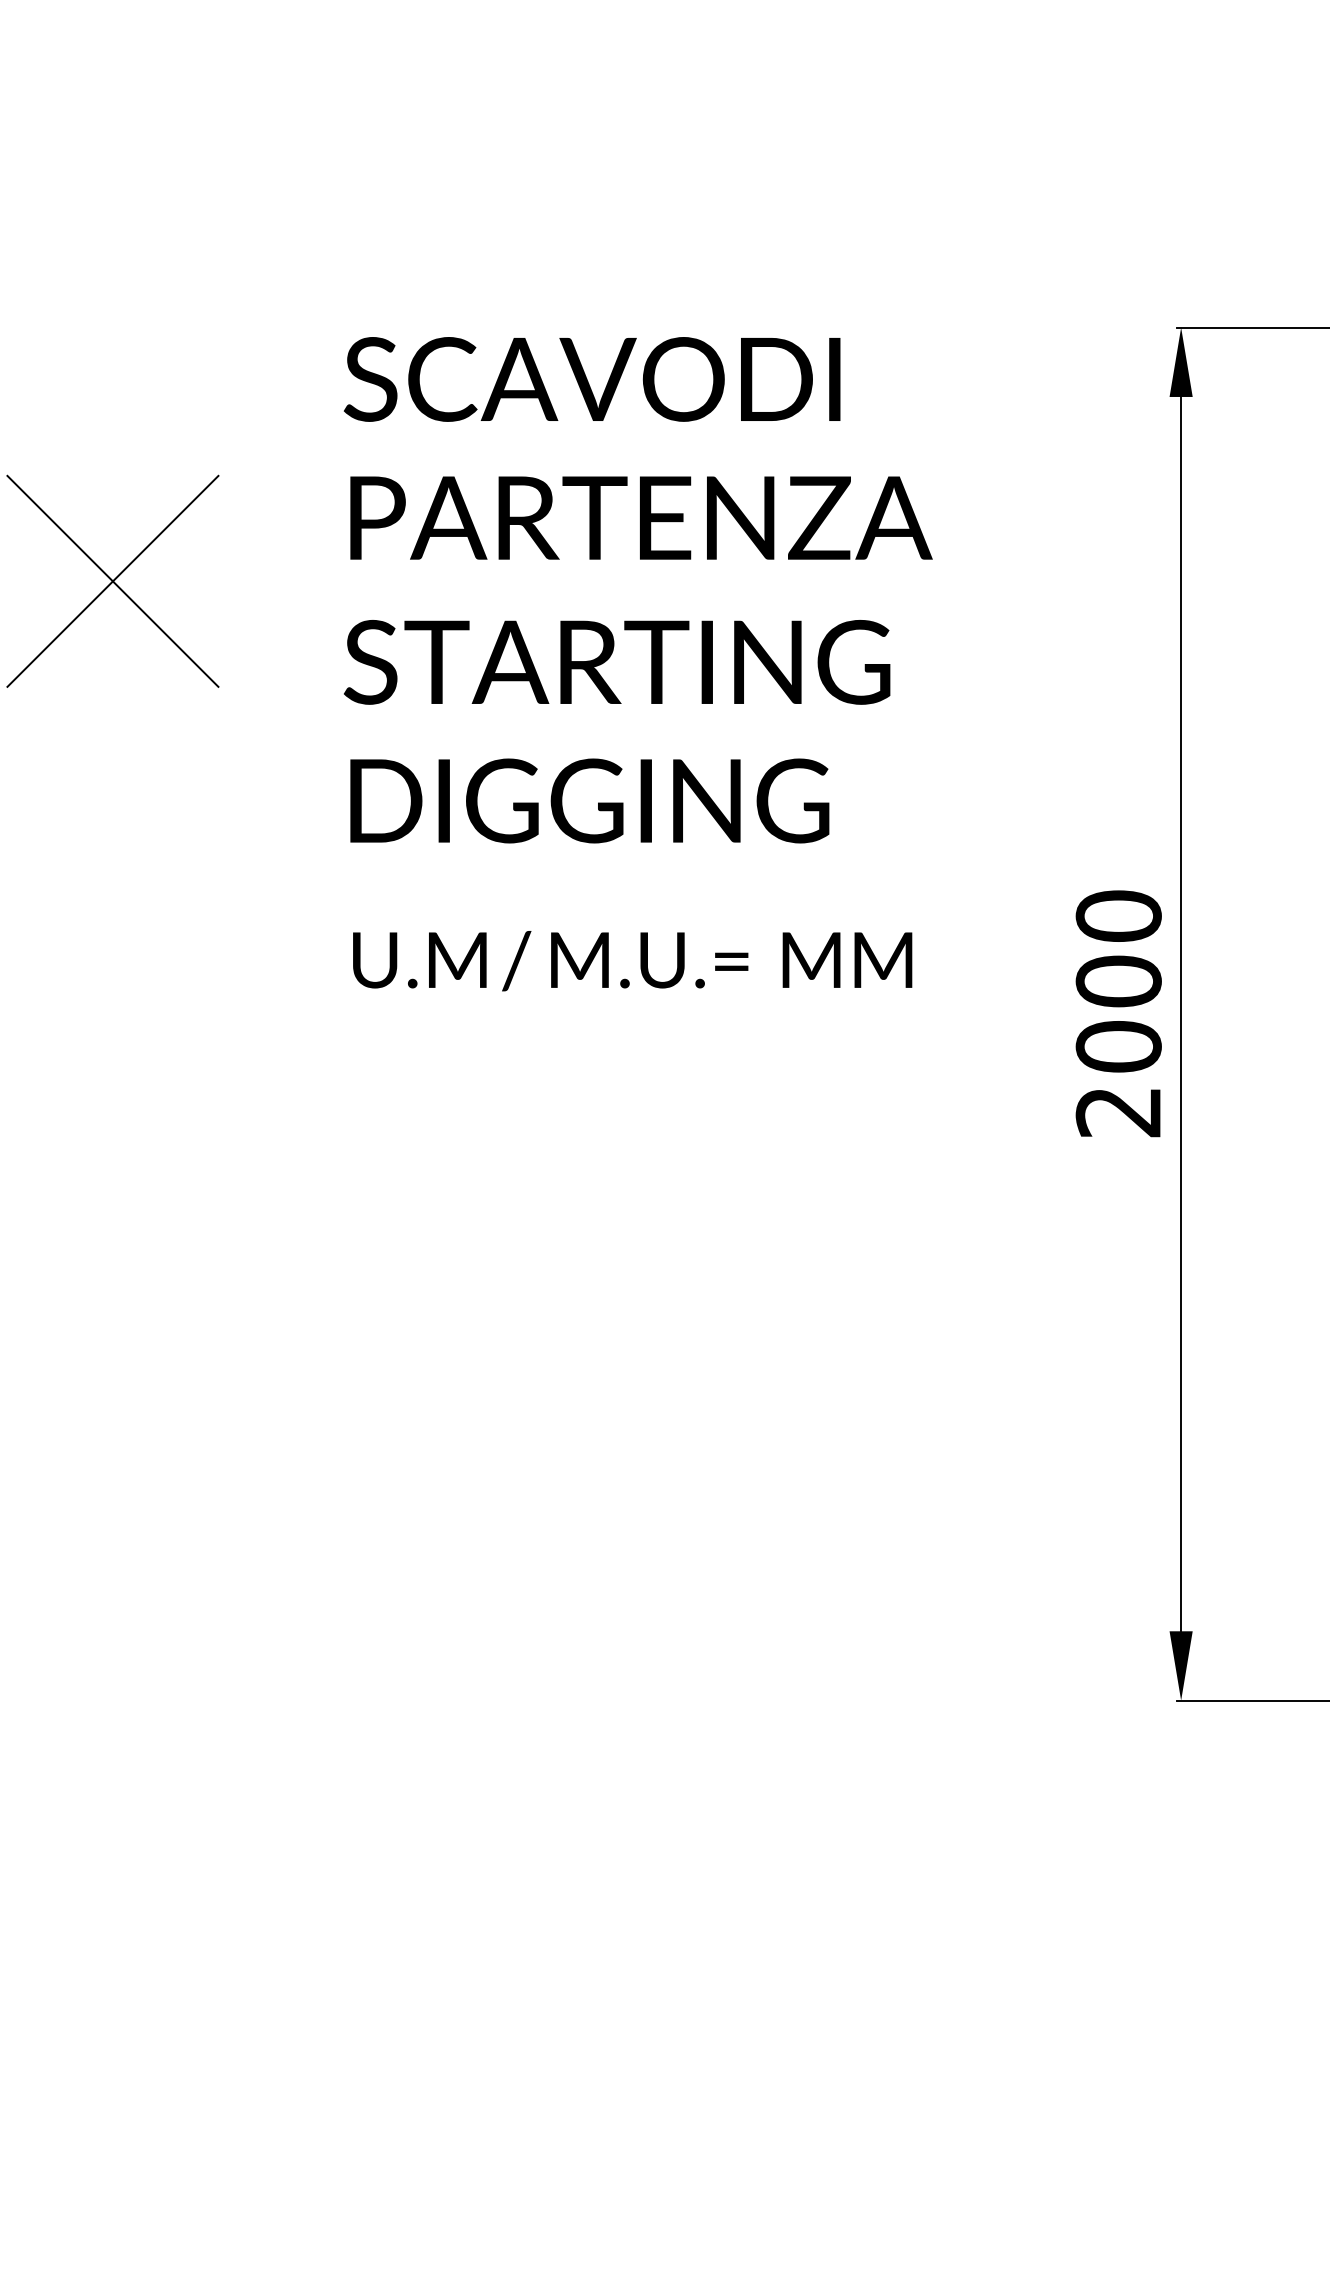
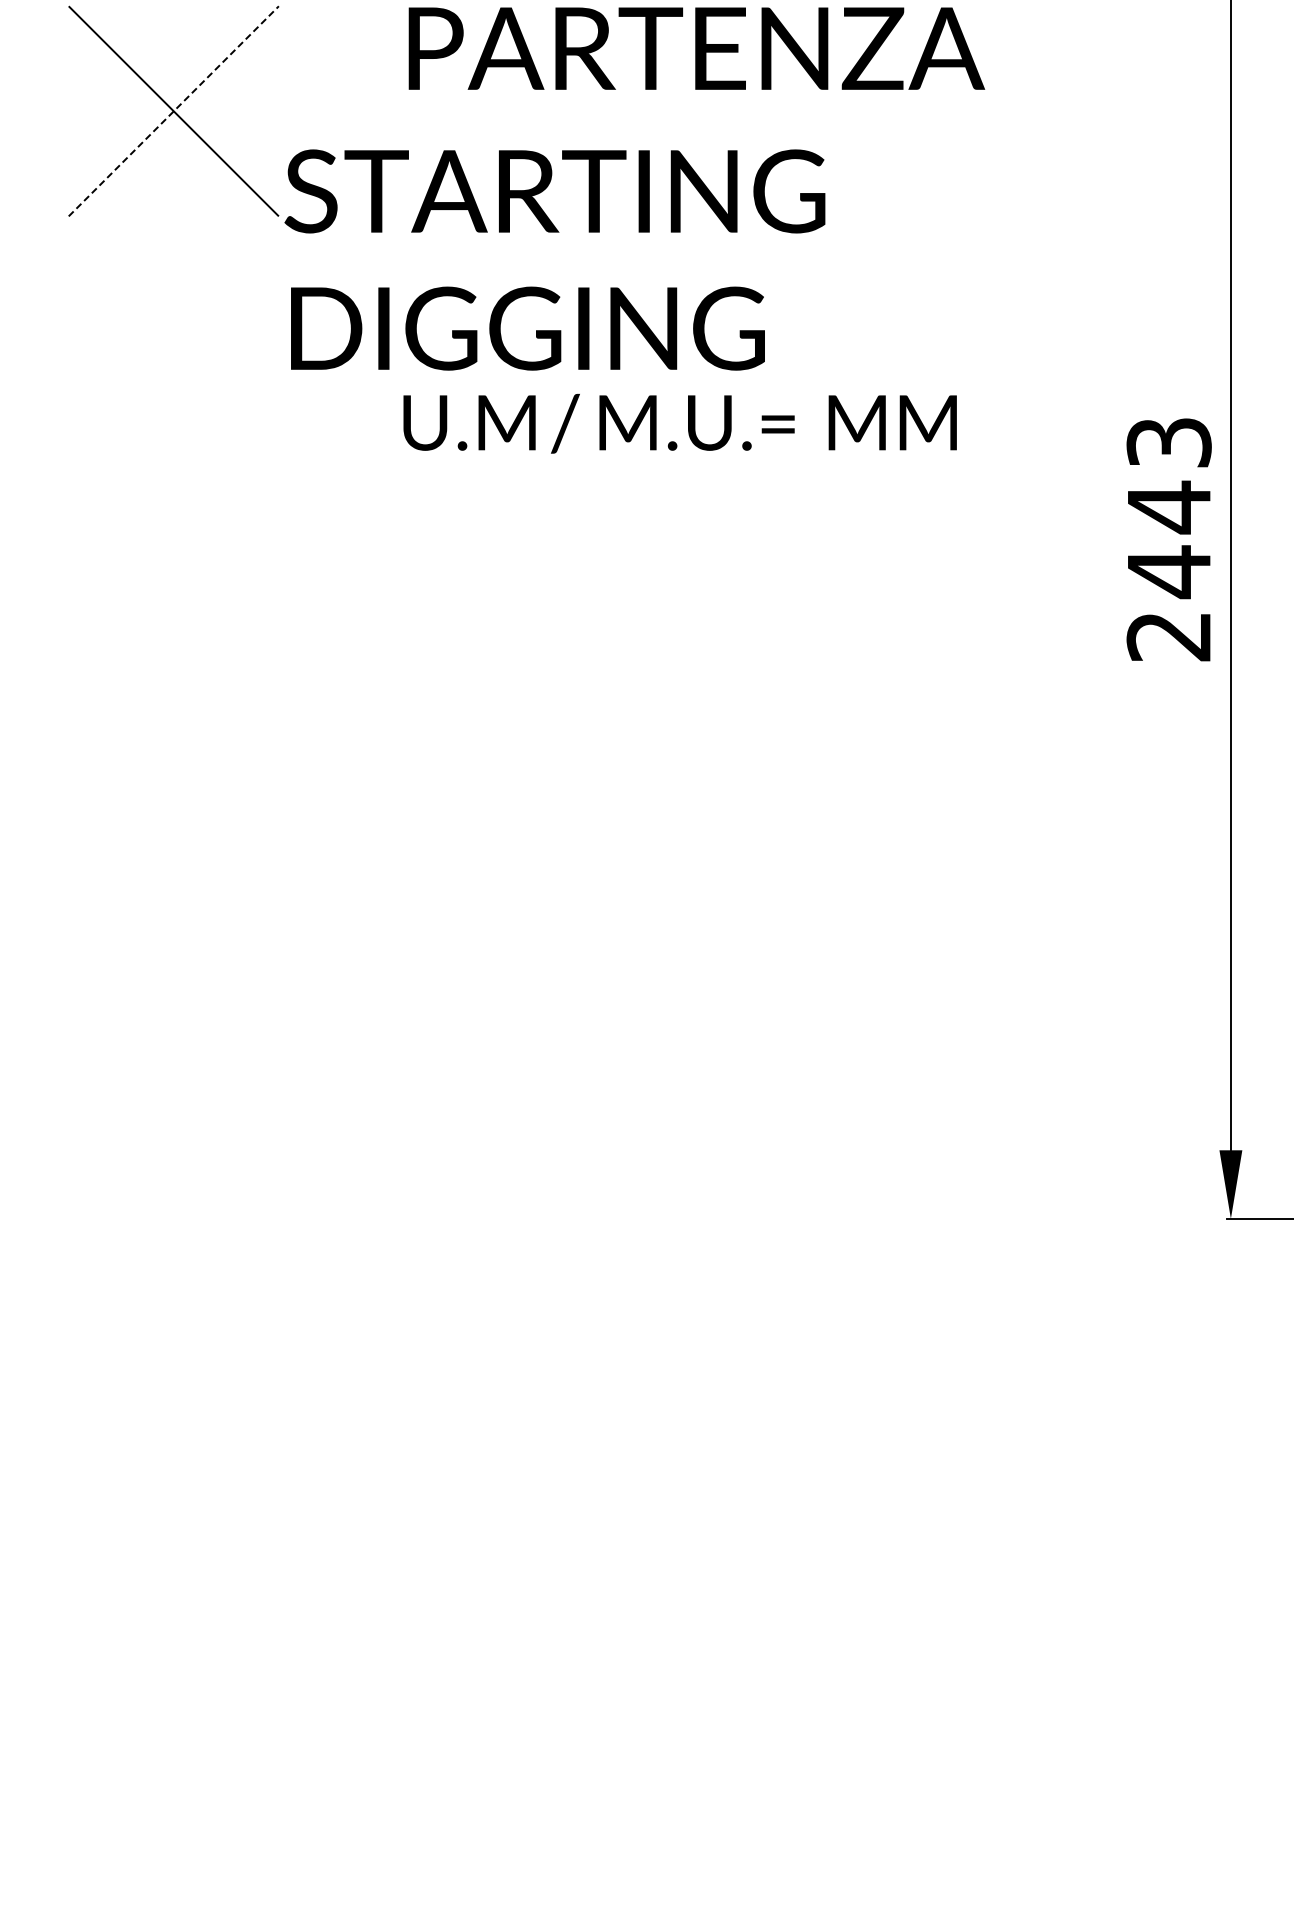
line: (113, 581) -> (174, 111), solid -> dashed
text: (617, 731) -> (555, 259), moved
text: (632, 961) -> (680, 424), moved
text: (1118, 982) -> (1168, 508), 2000 -> 2443

